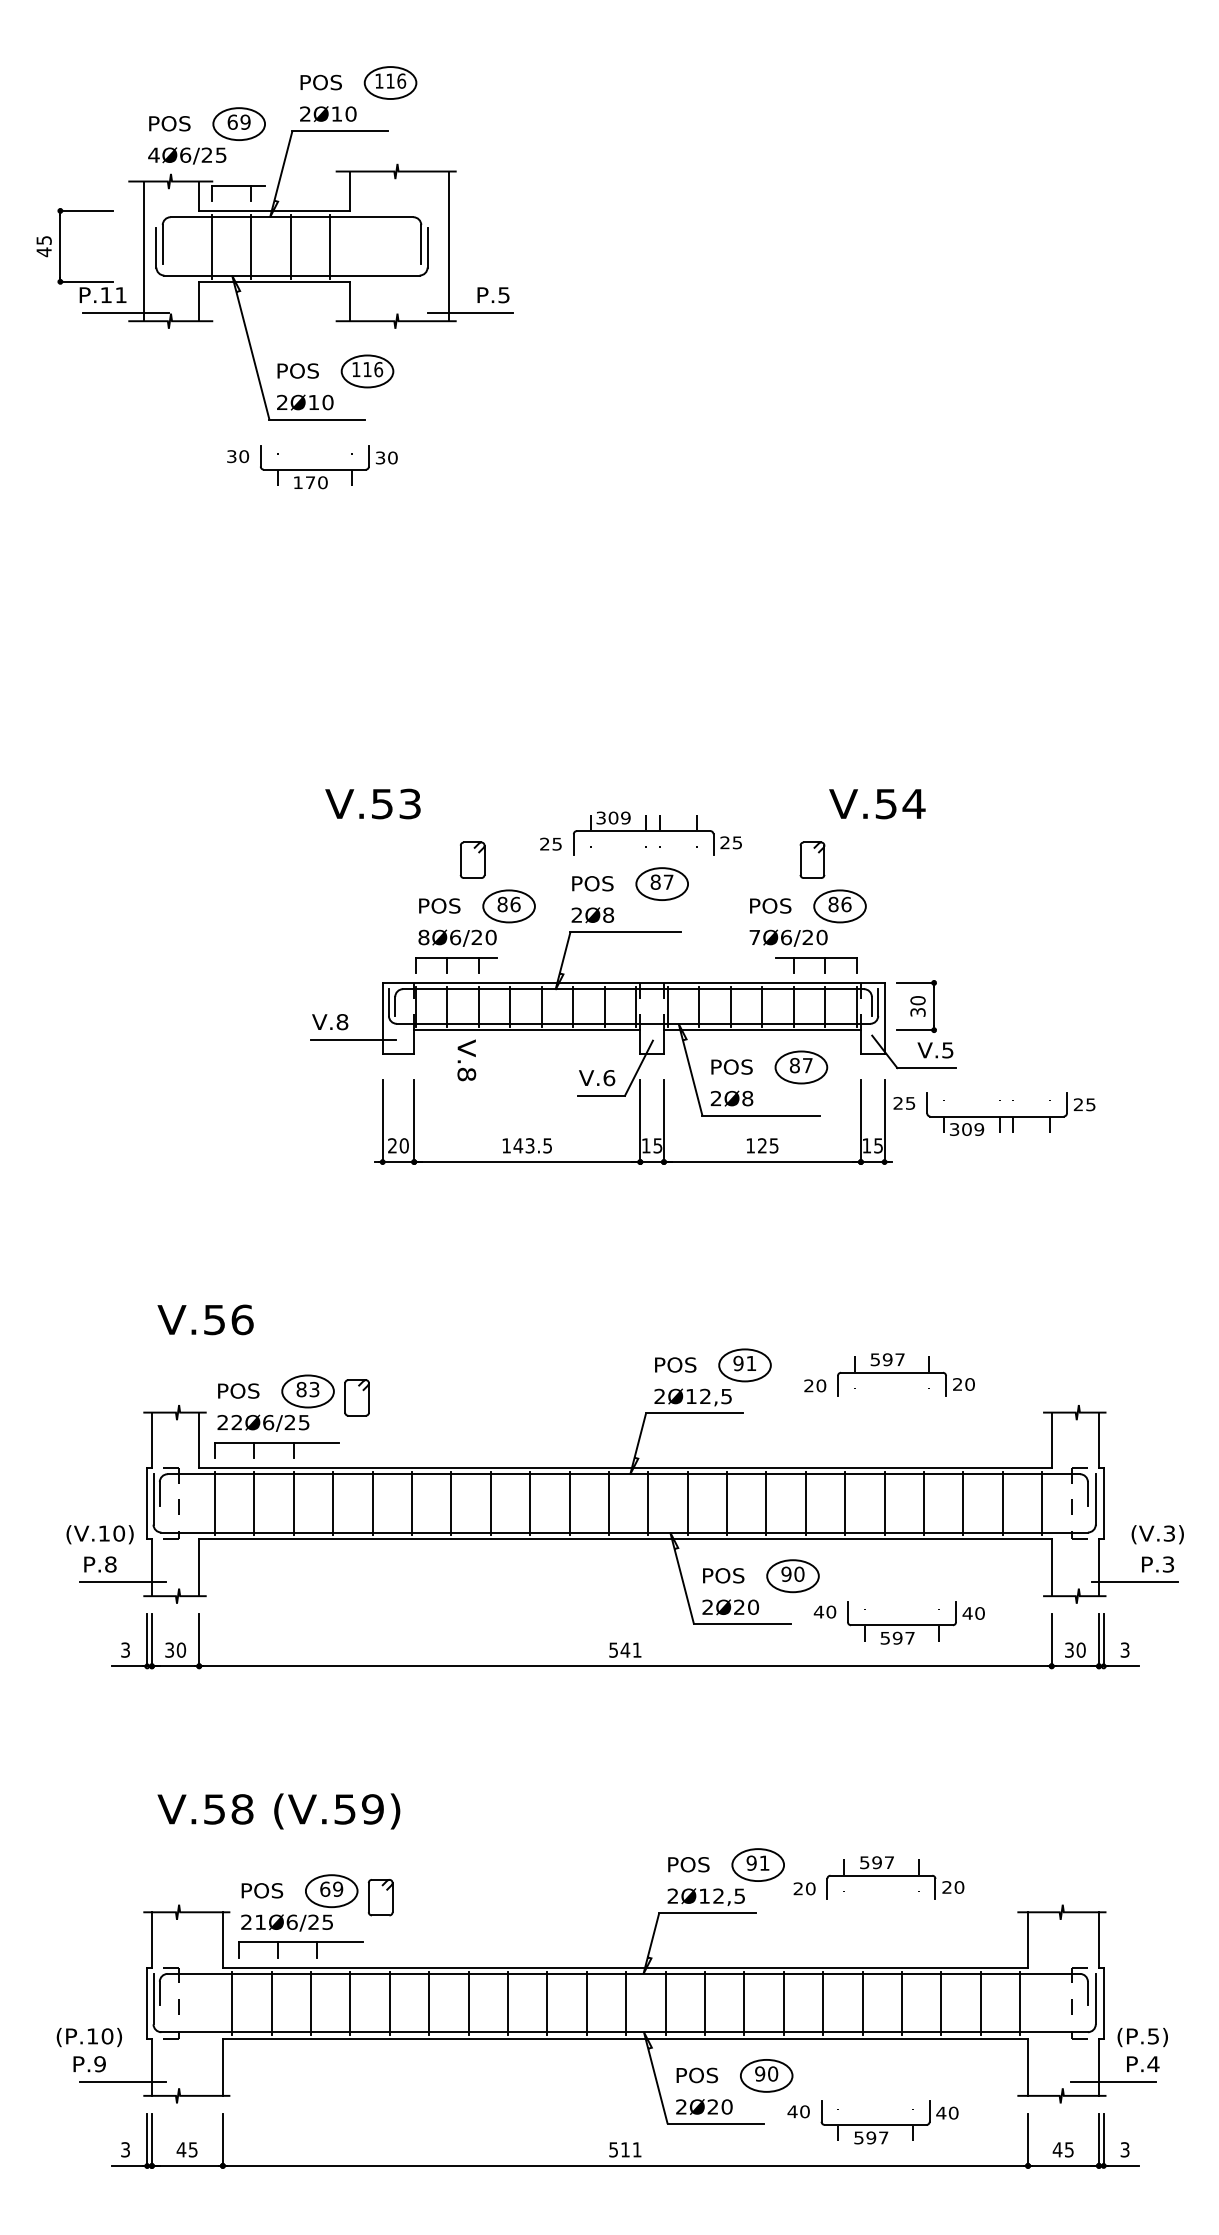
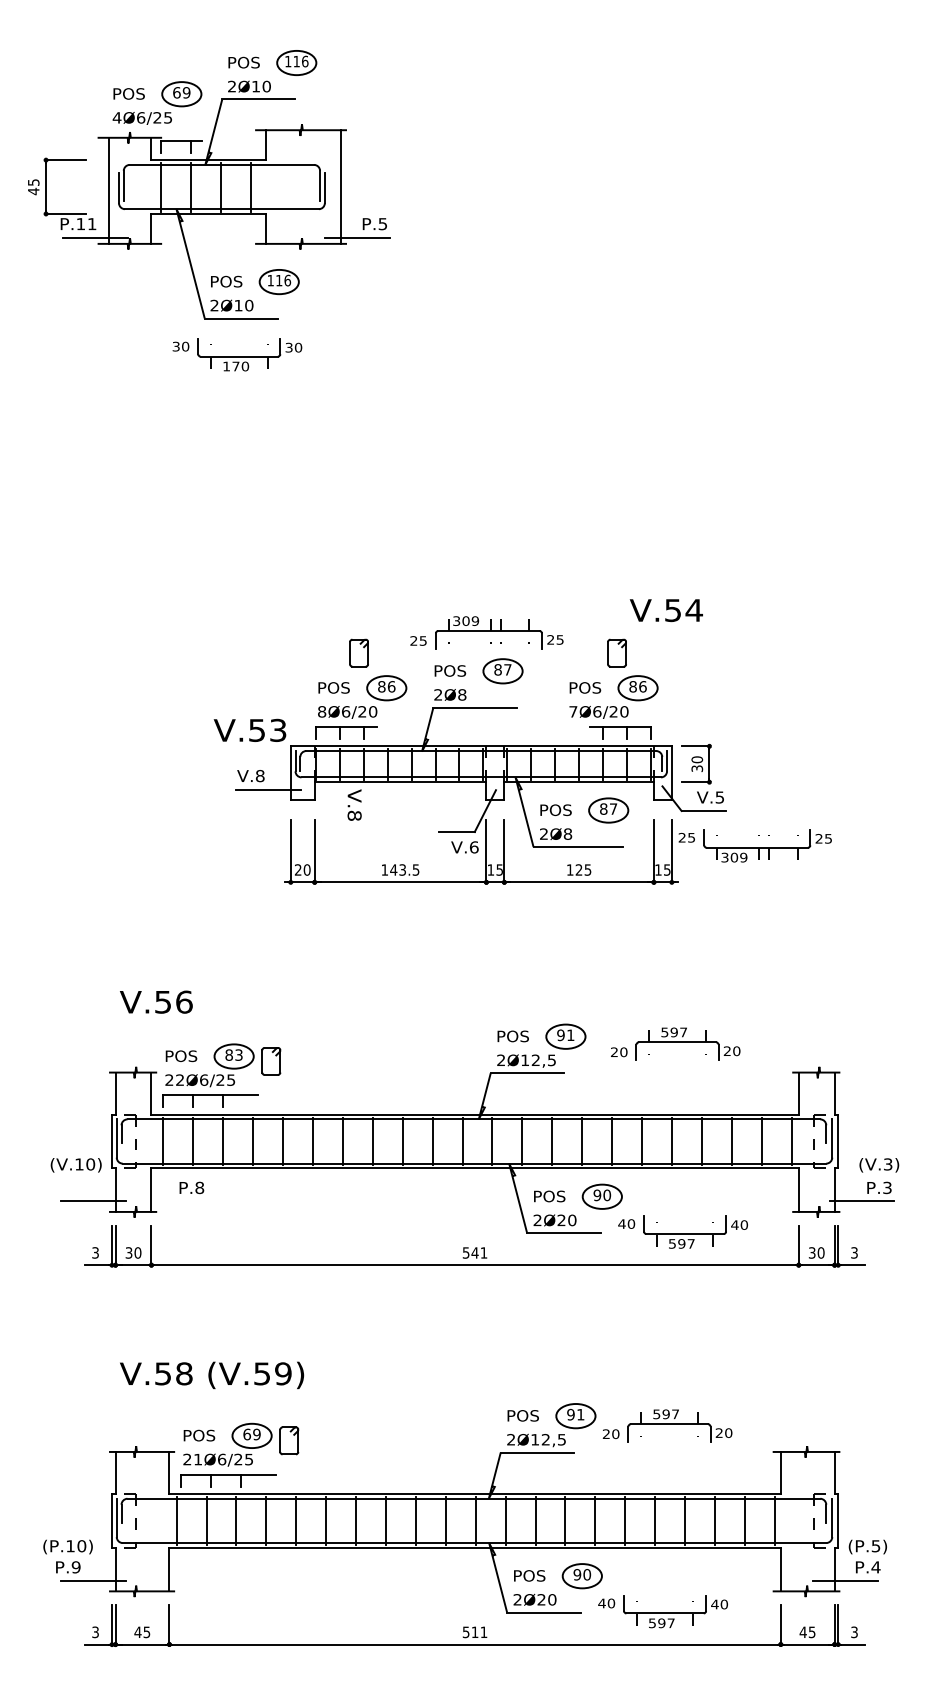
text: (372, 803) -> (249, 730), moved
text: (597, 1078) -> (465, 847), moved
text: (100, 1564) -> (191, 1187), moved

